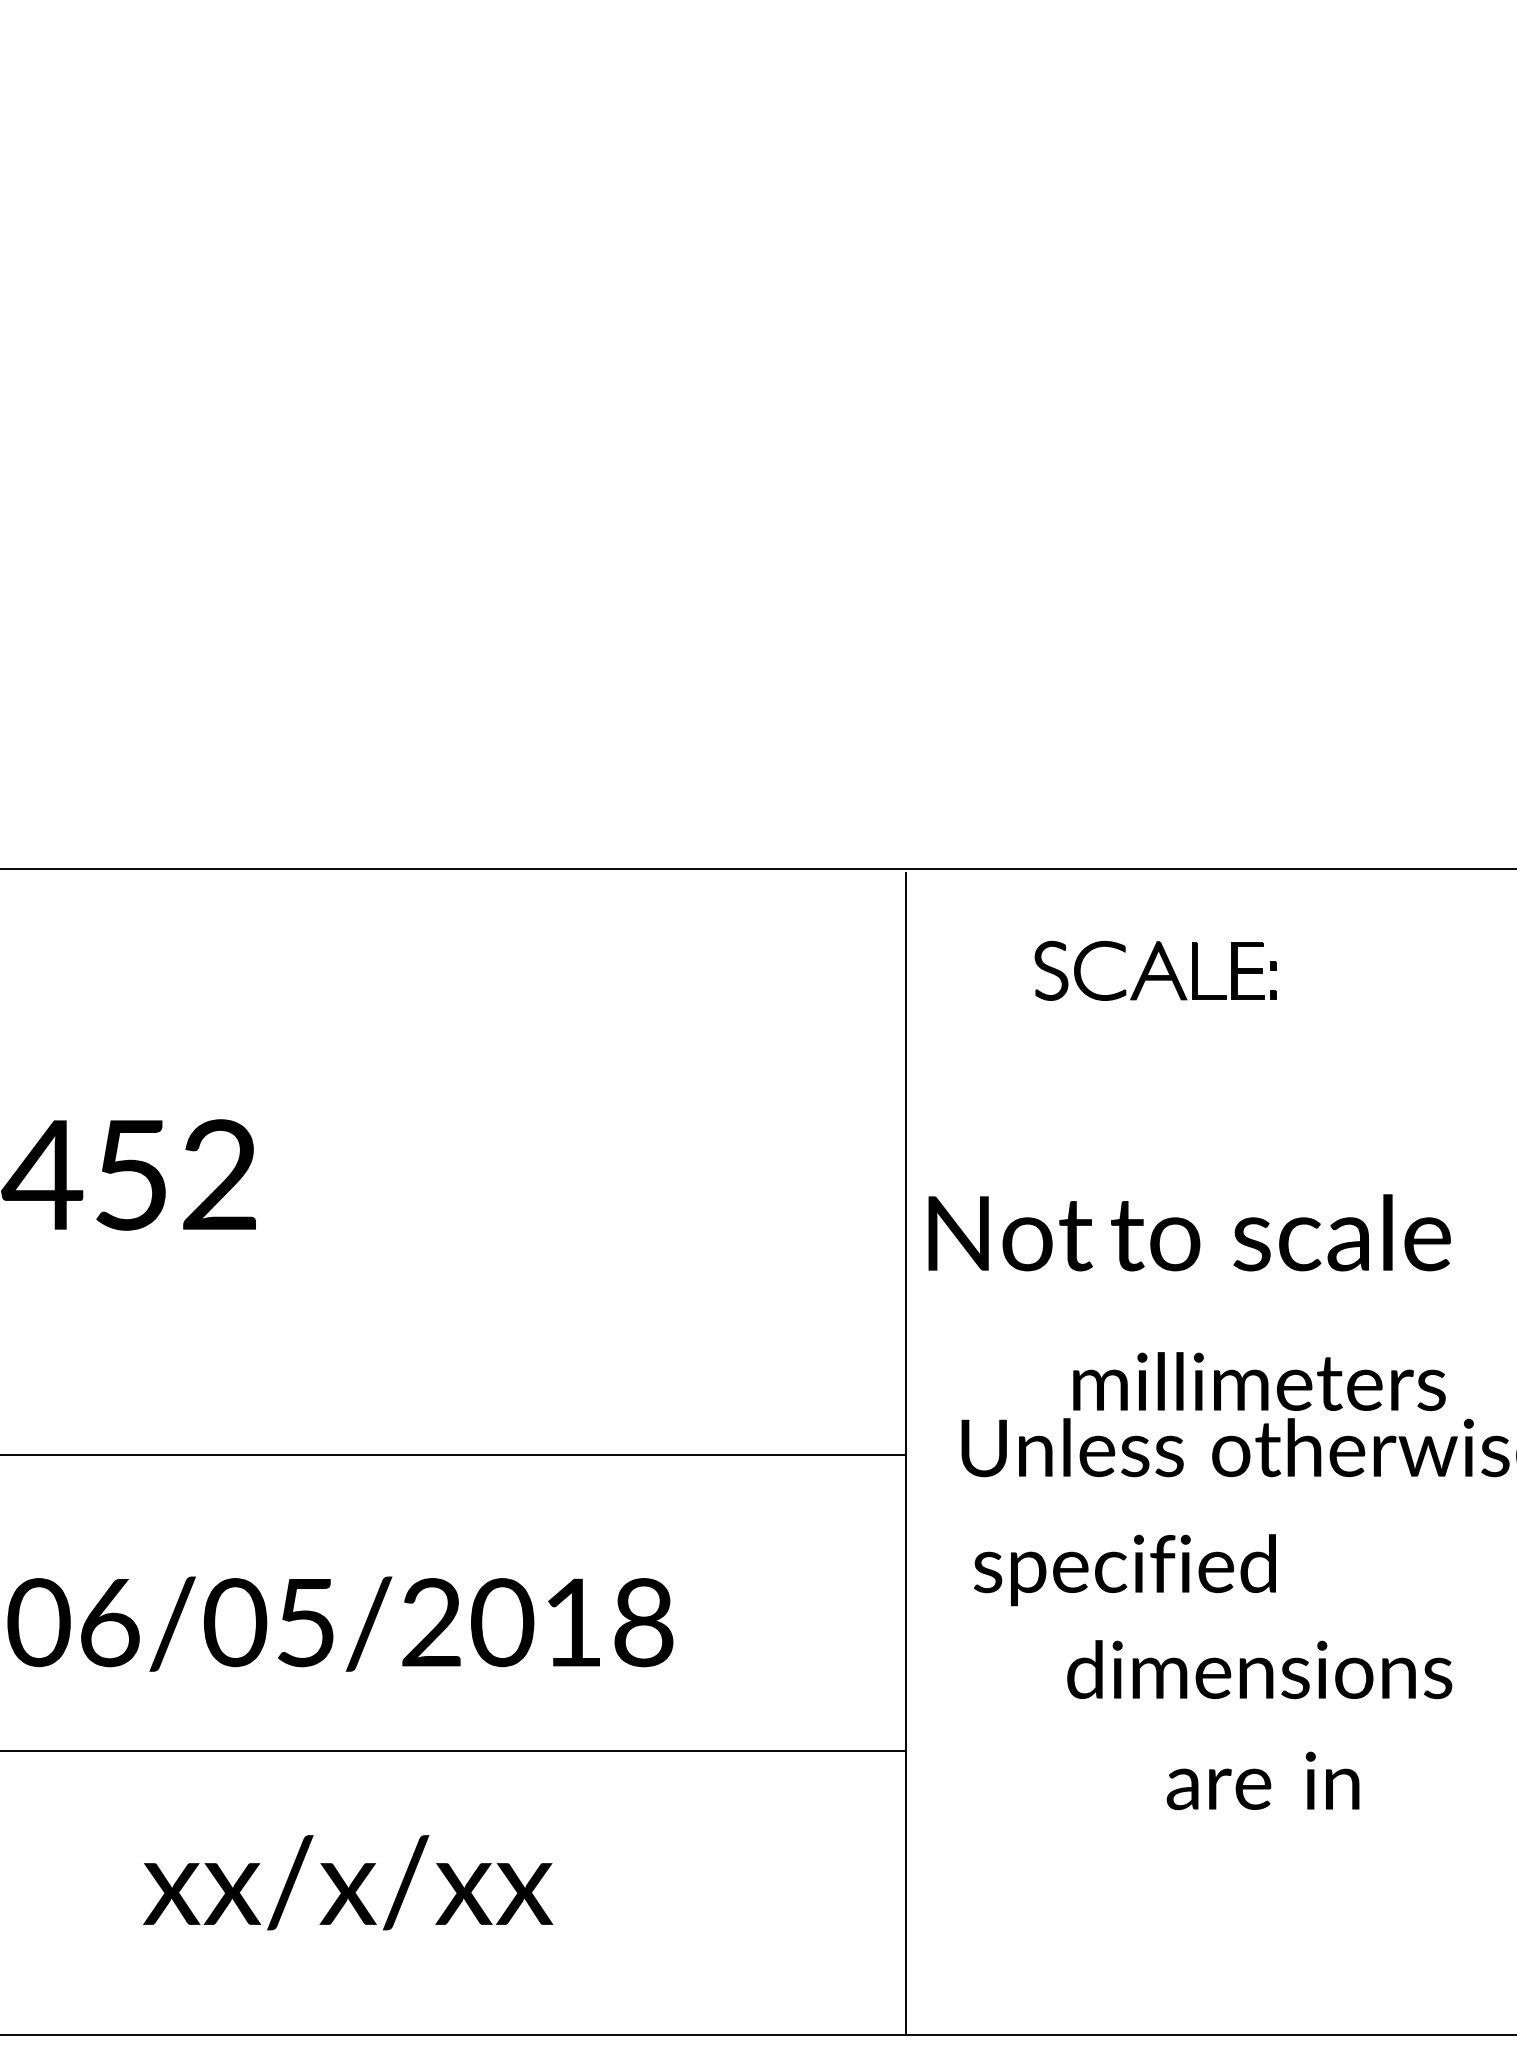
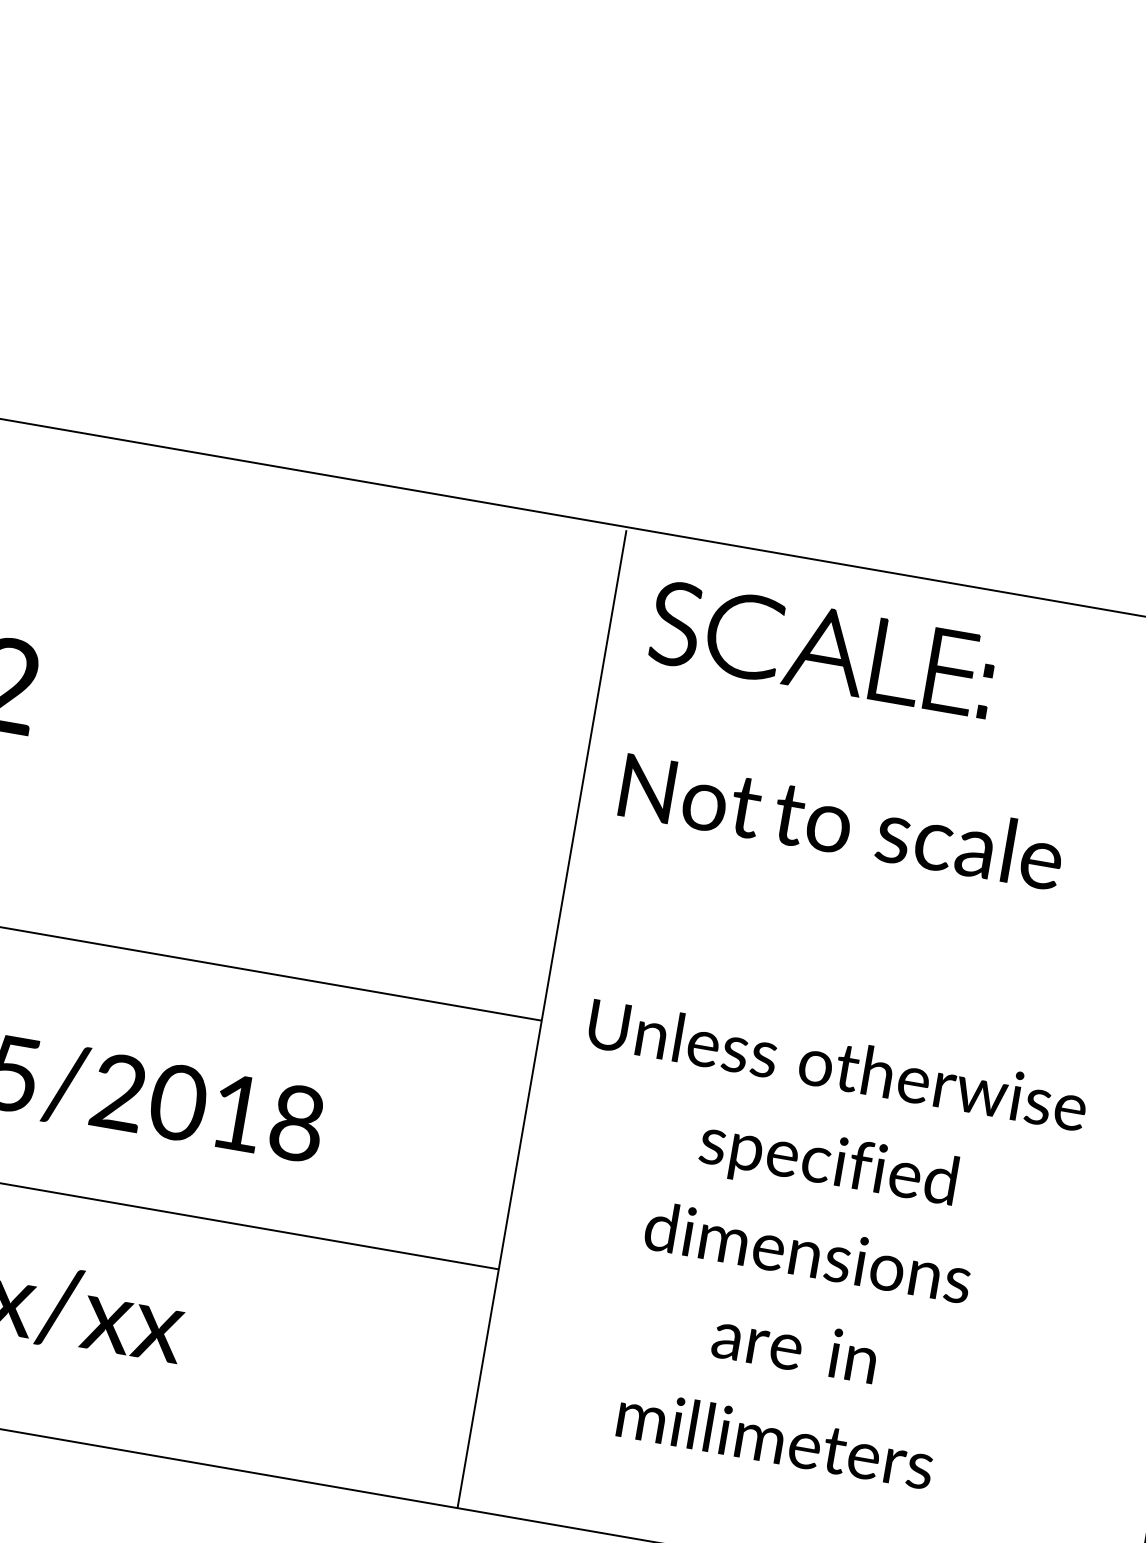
part: (1155, 970) -> (822, 649), size x1.67
text: (1189, 1232) -> (842, 821), moved
text: (1259, 1381) -> (776, 1438), moved
text: (1124, 1570) -> (827, 1165), moved

